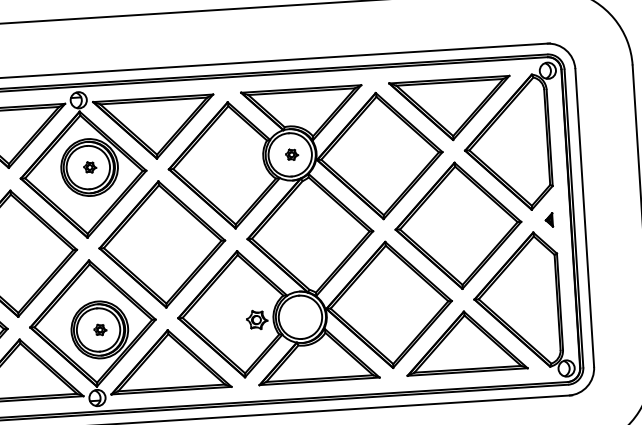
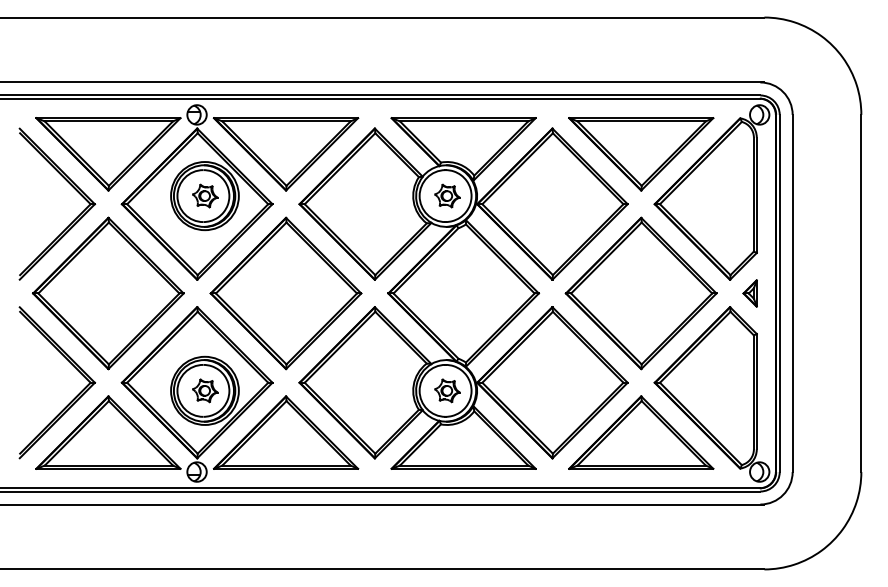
part: (291, 154) -> (447, 195), size x1.67
part: (90, 167) -> (205, 195), size x1.67
part: (548, 220) -> (749, 293), size x1.67
part: (257, 319) -> (447, 390), moved
part: (100, 329) -> (205, 390), size x1.67

